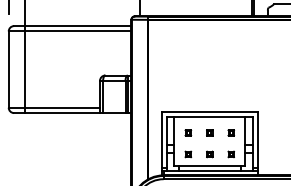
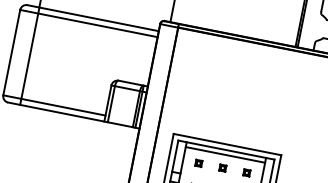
line: (209, 121) -> (225, 155), added

